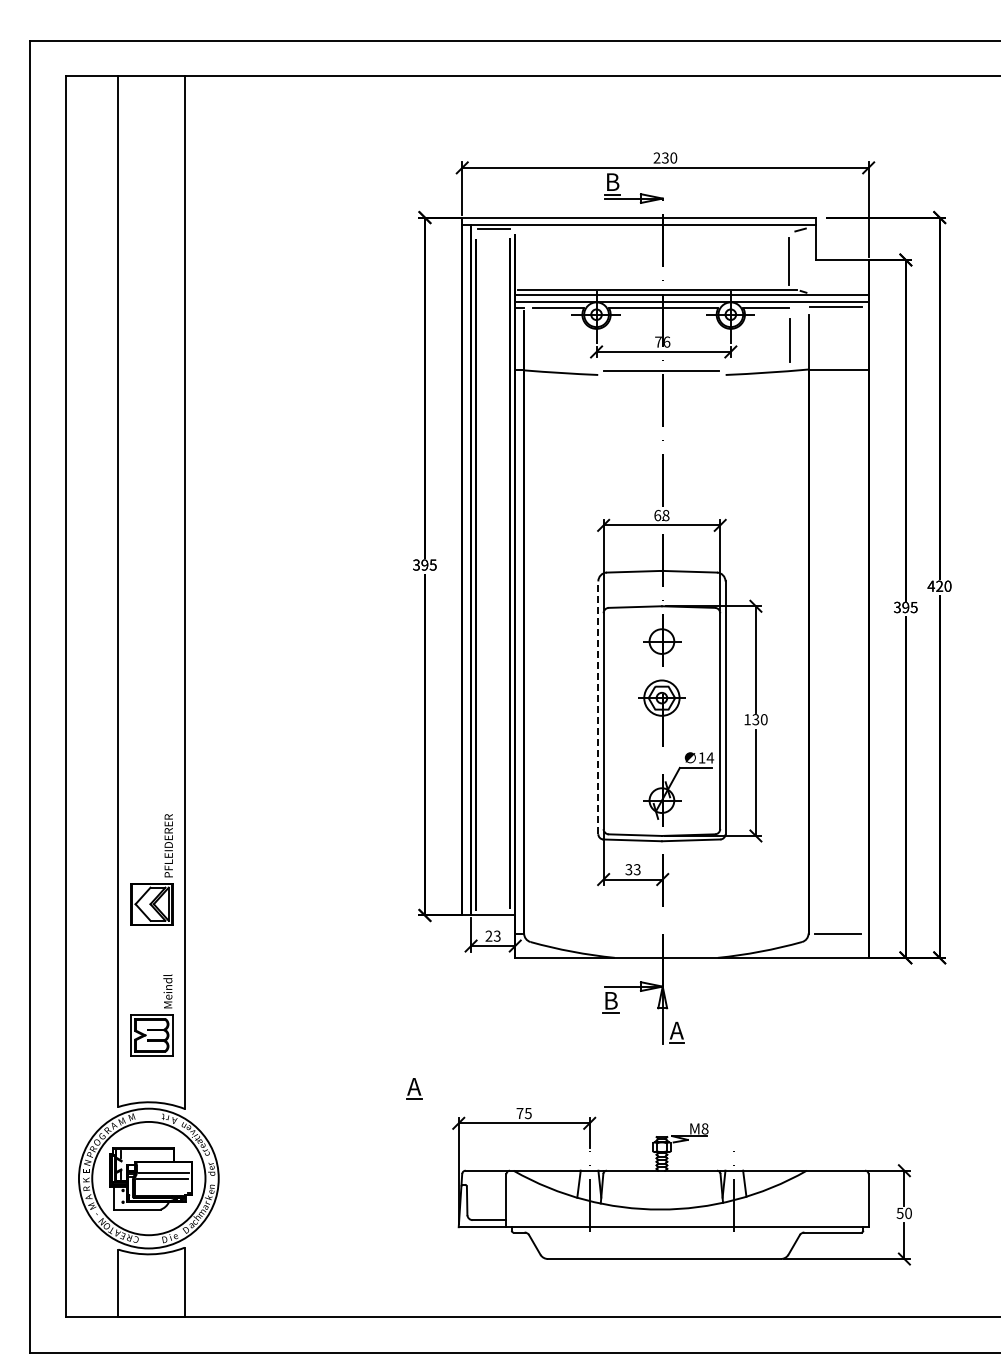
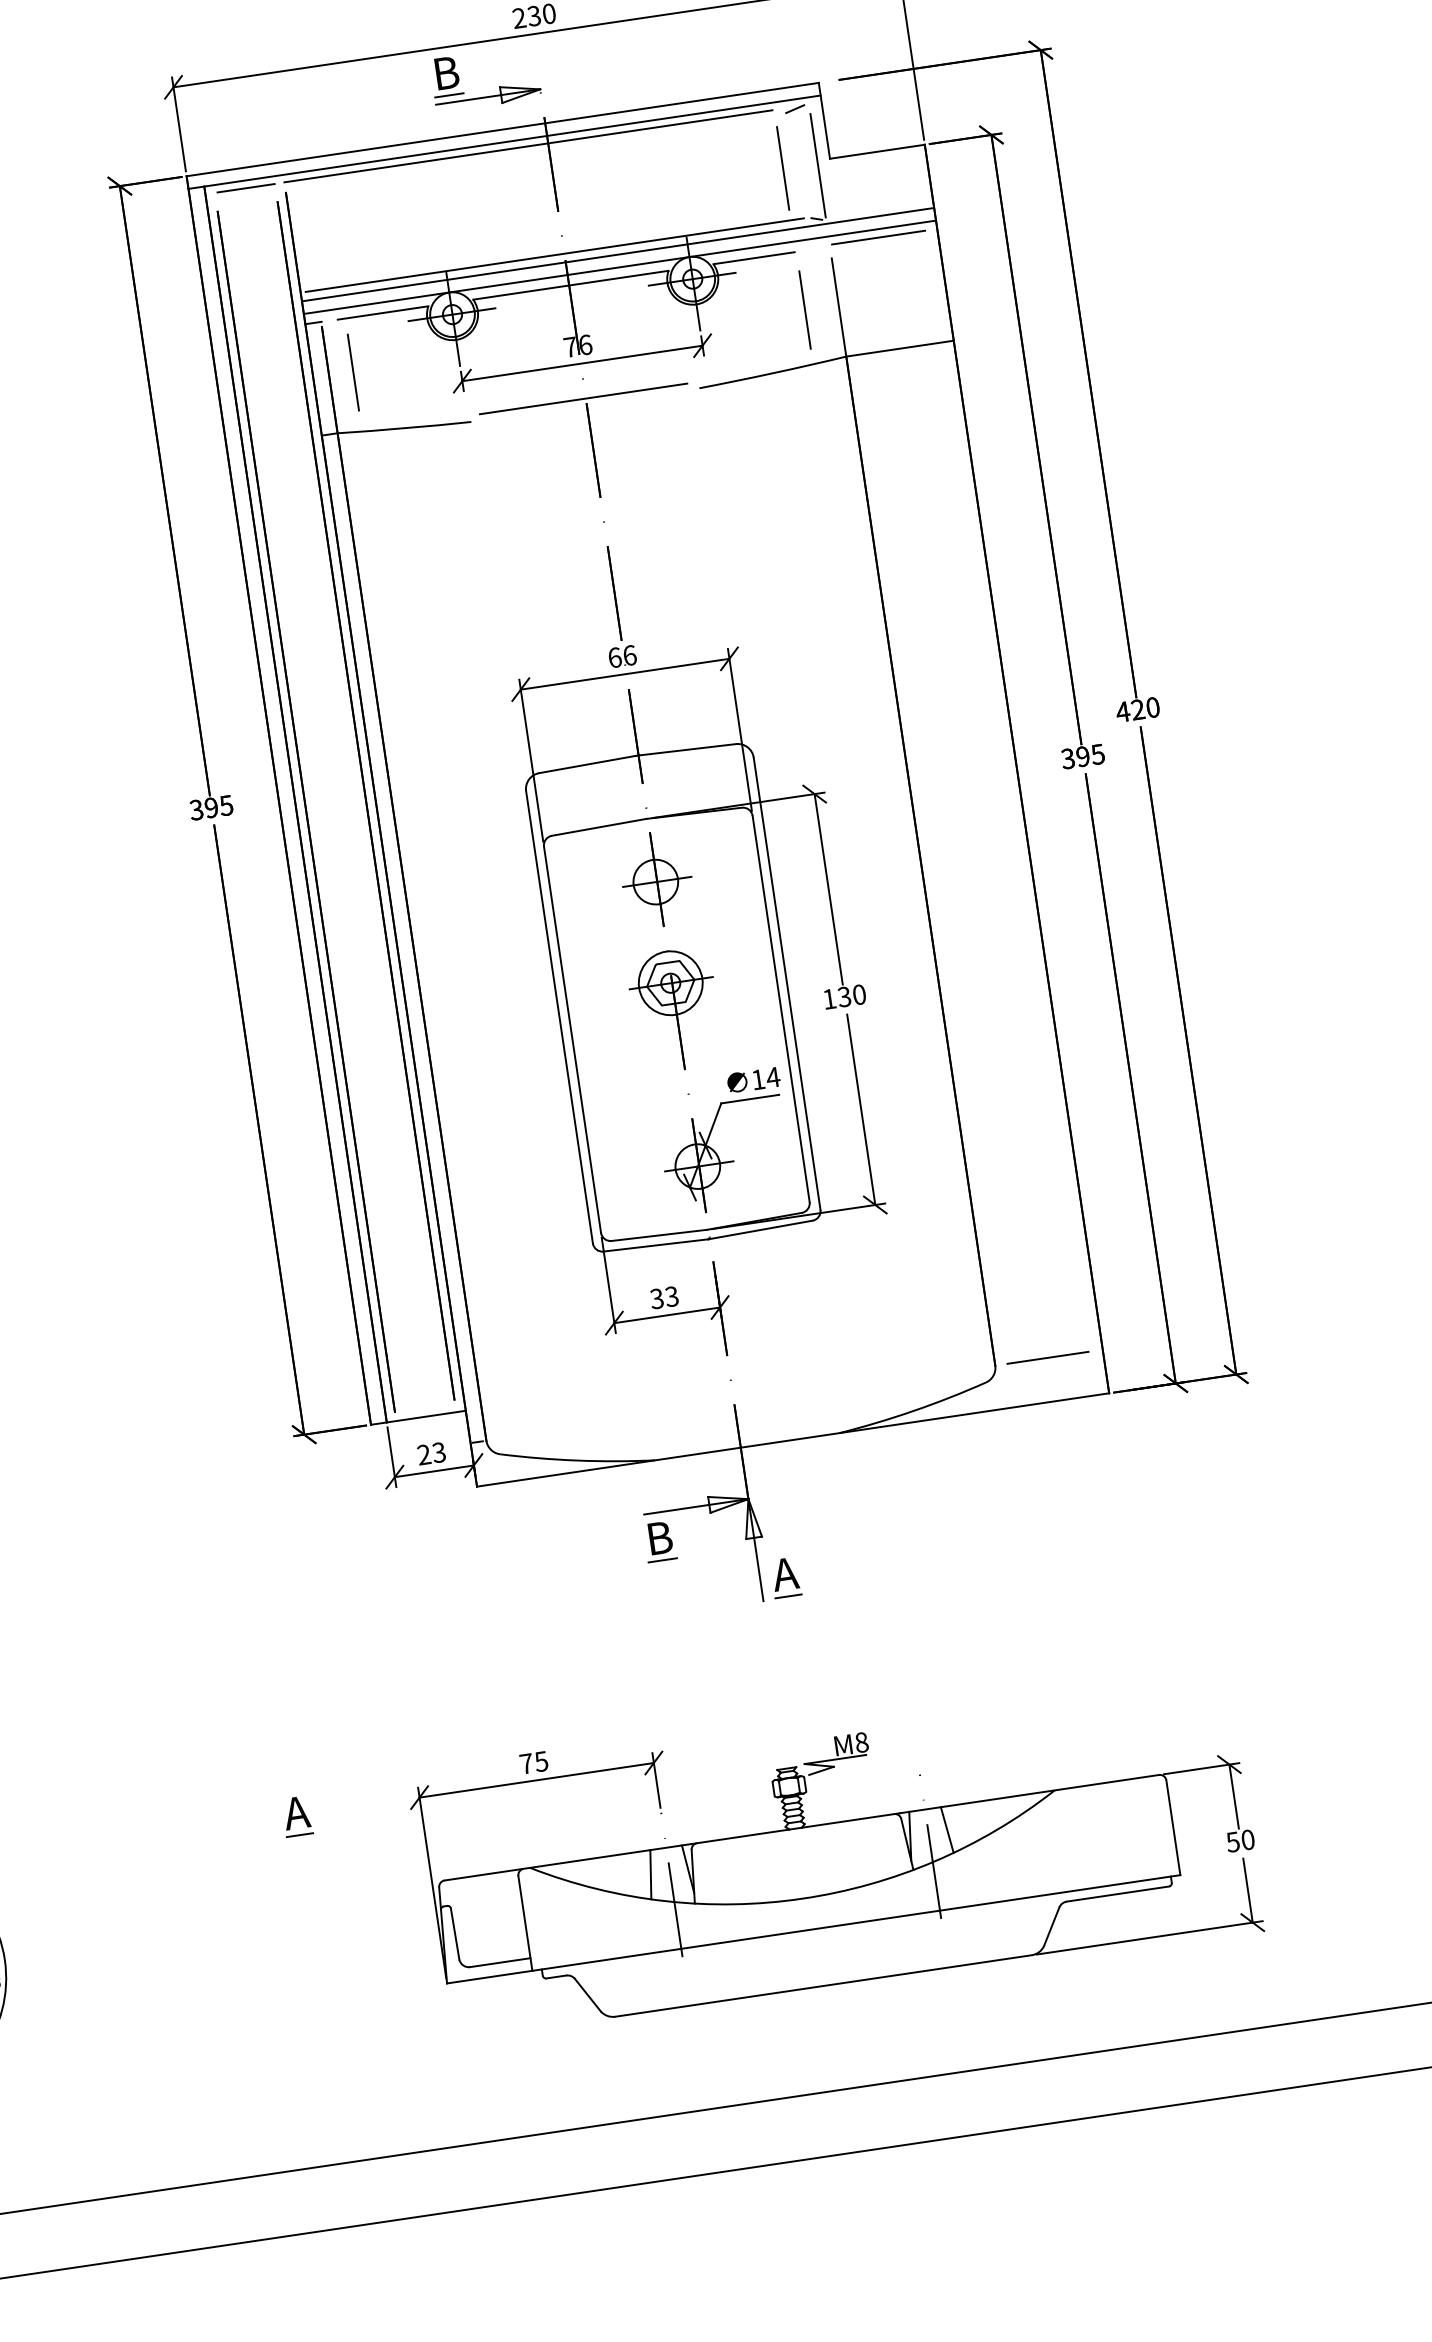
line: (651, 228) -> (528, 145), added
line: (808, 262) -> (817, 165), added
line: (537, 338) -> (353, 372), added
text: (665, 515) -> (628, 655), 68 -> 66
line: (598, 707) -> (559, 1016), dashed -> solid
part: (414, 1088) -> (297, 1815), moved

